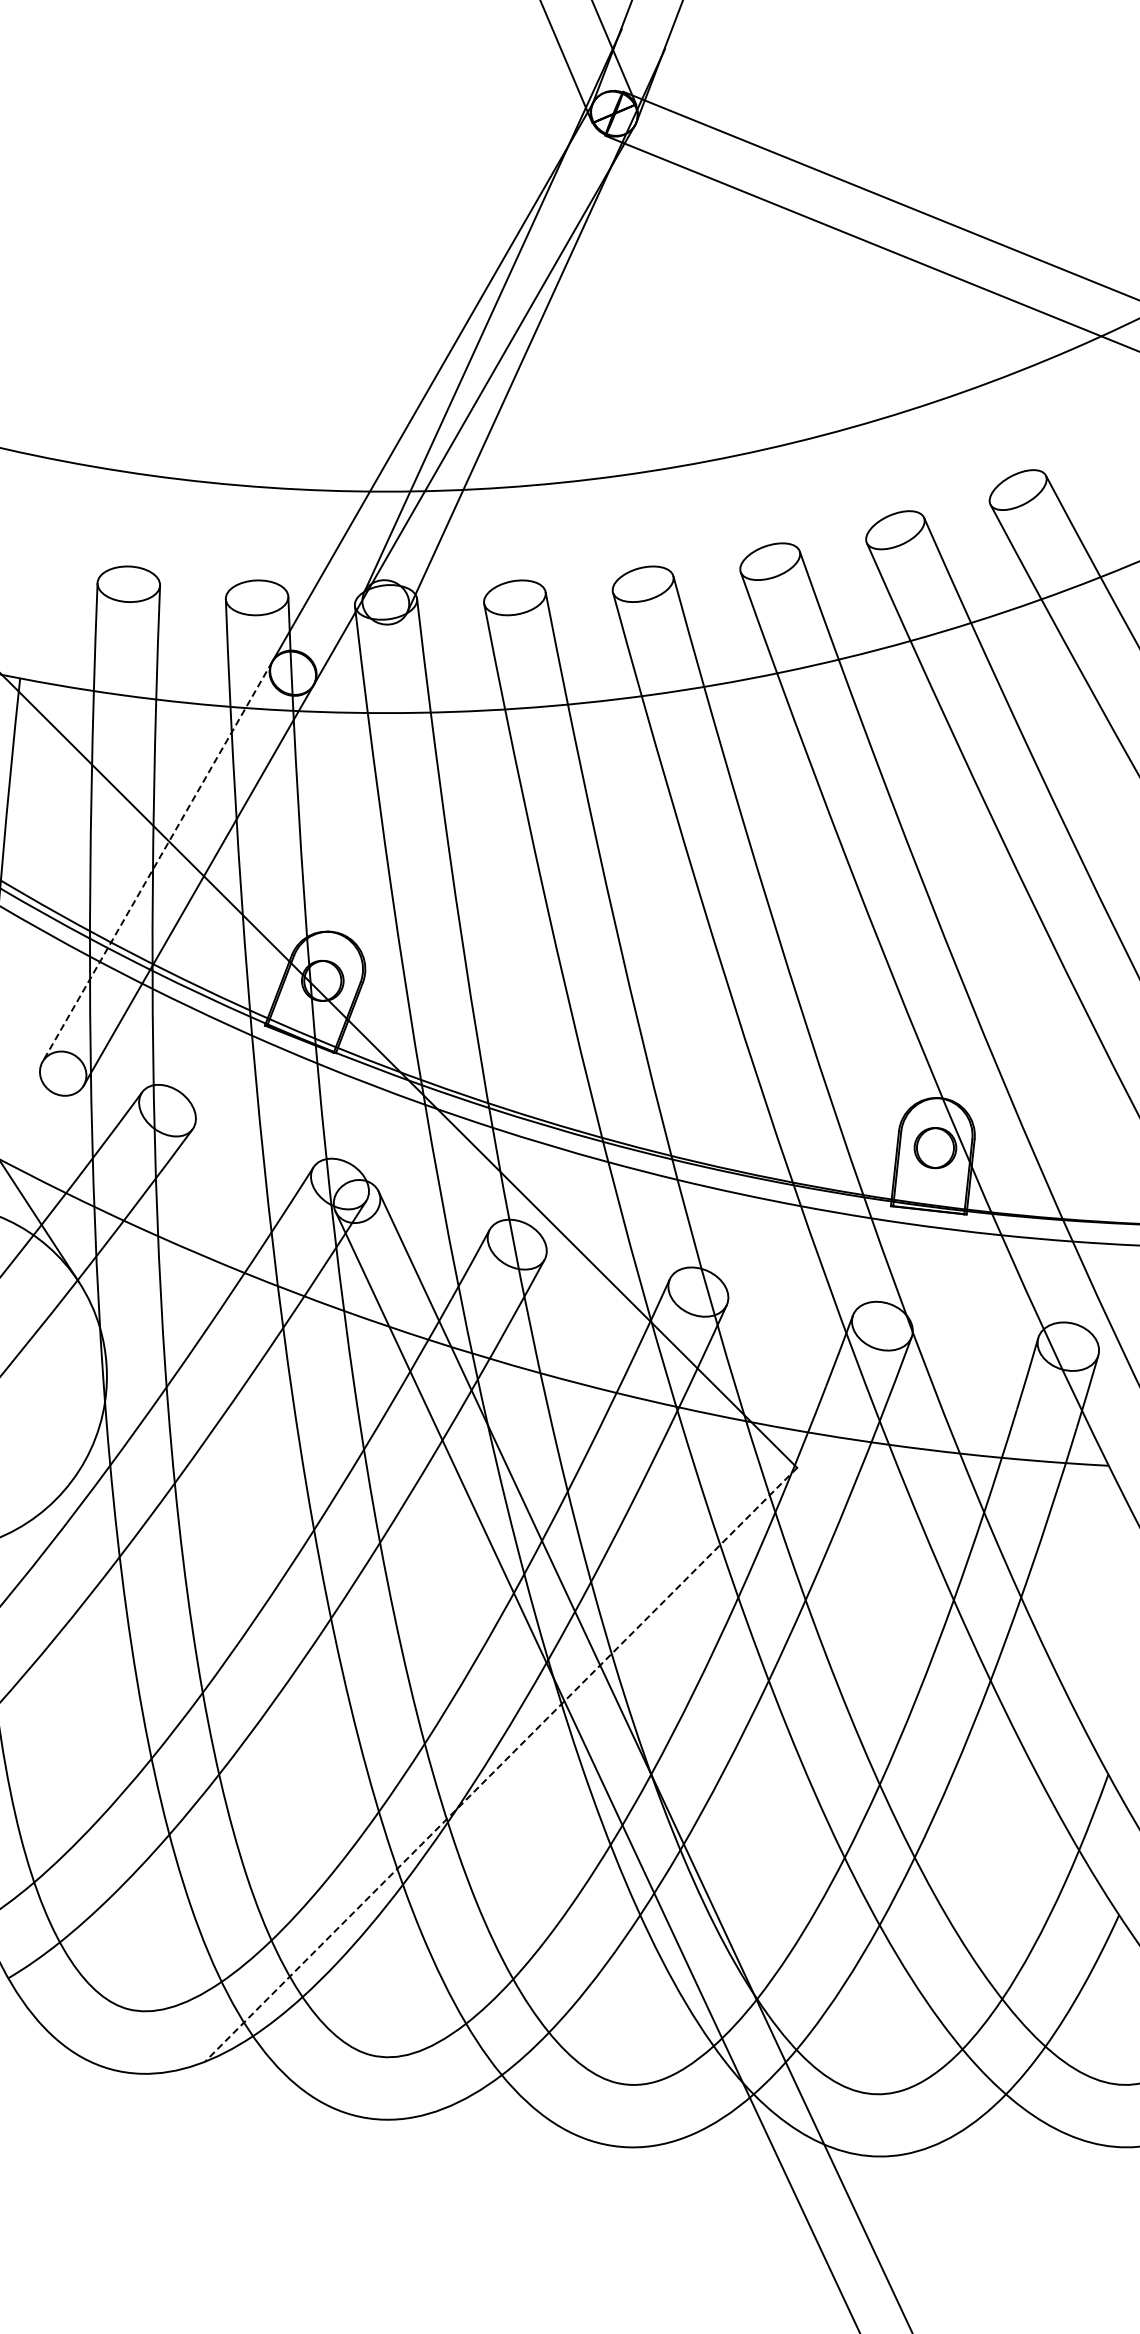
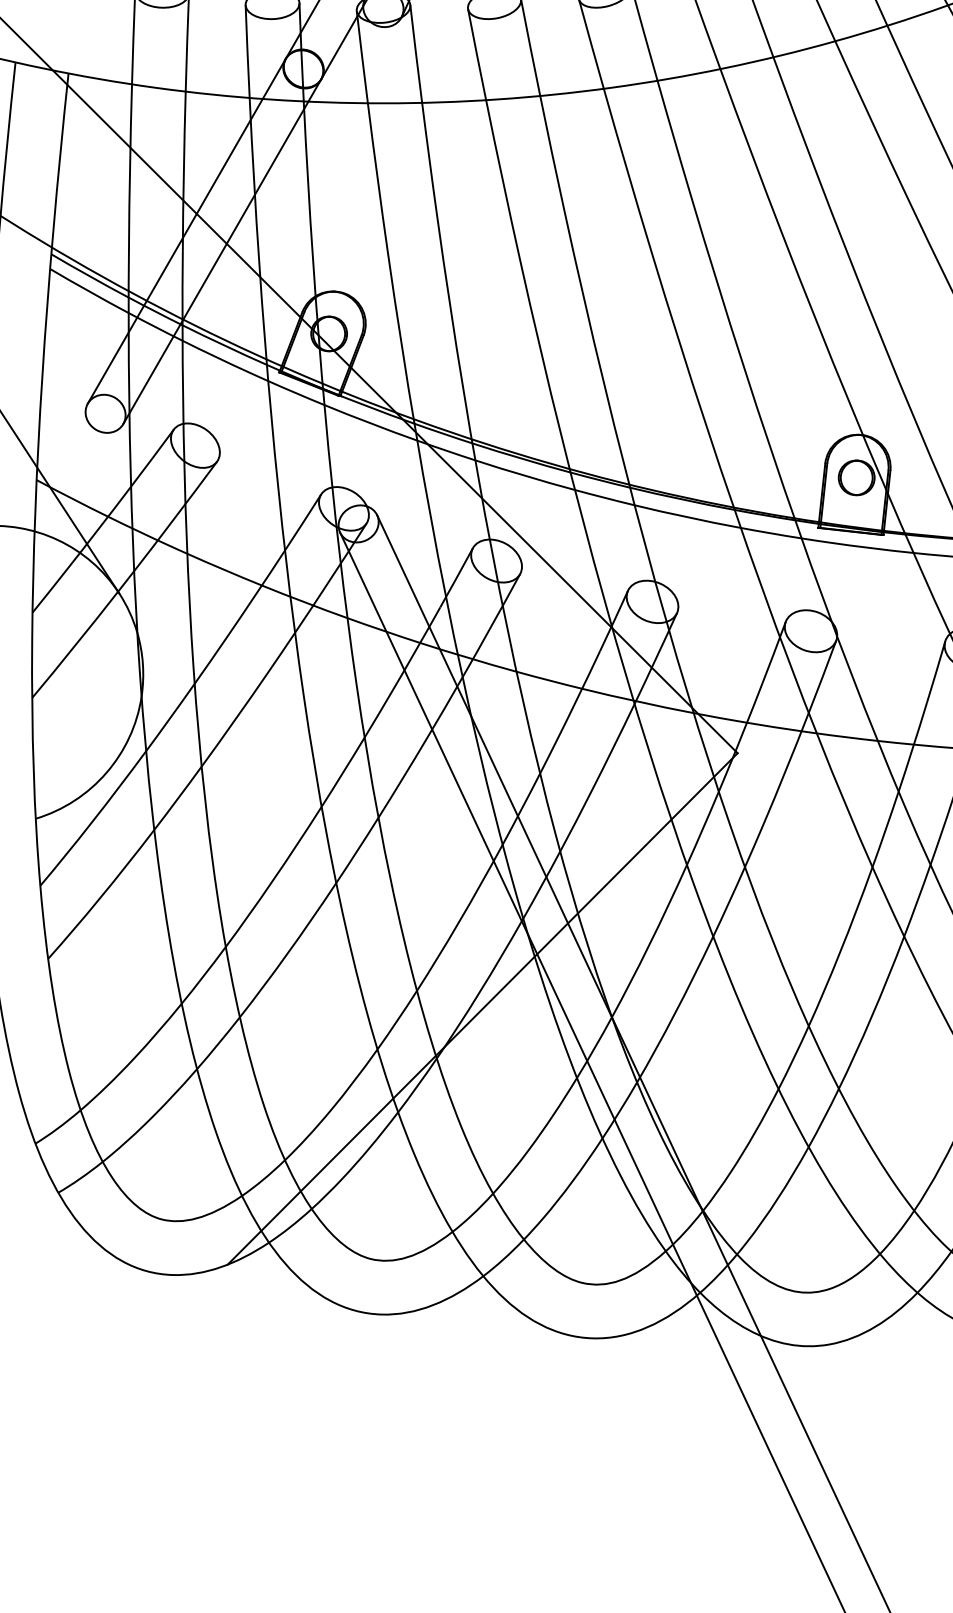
line: (157, 861) -> (186, 231), dashed -> solid
line: (500, 1765) -> (482, 1009), dashed -> solid

